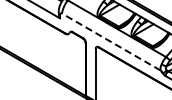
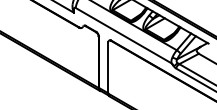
line: (111, 41) -> (123, 35), dashed -> solid

